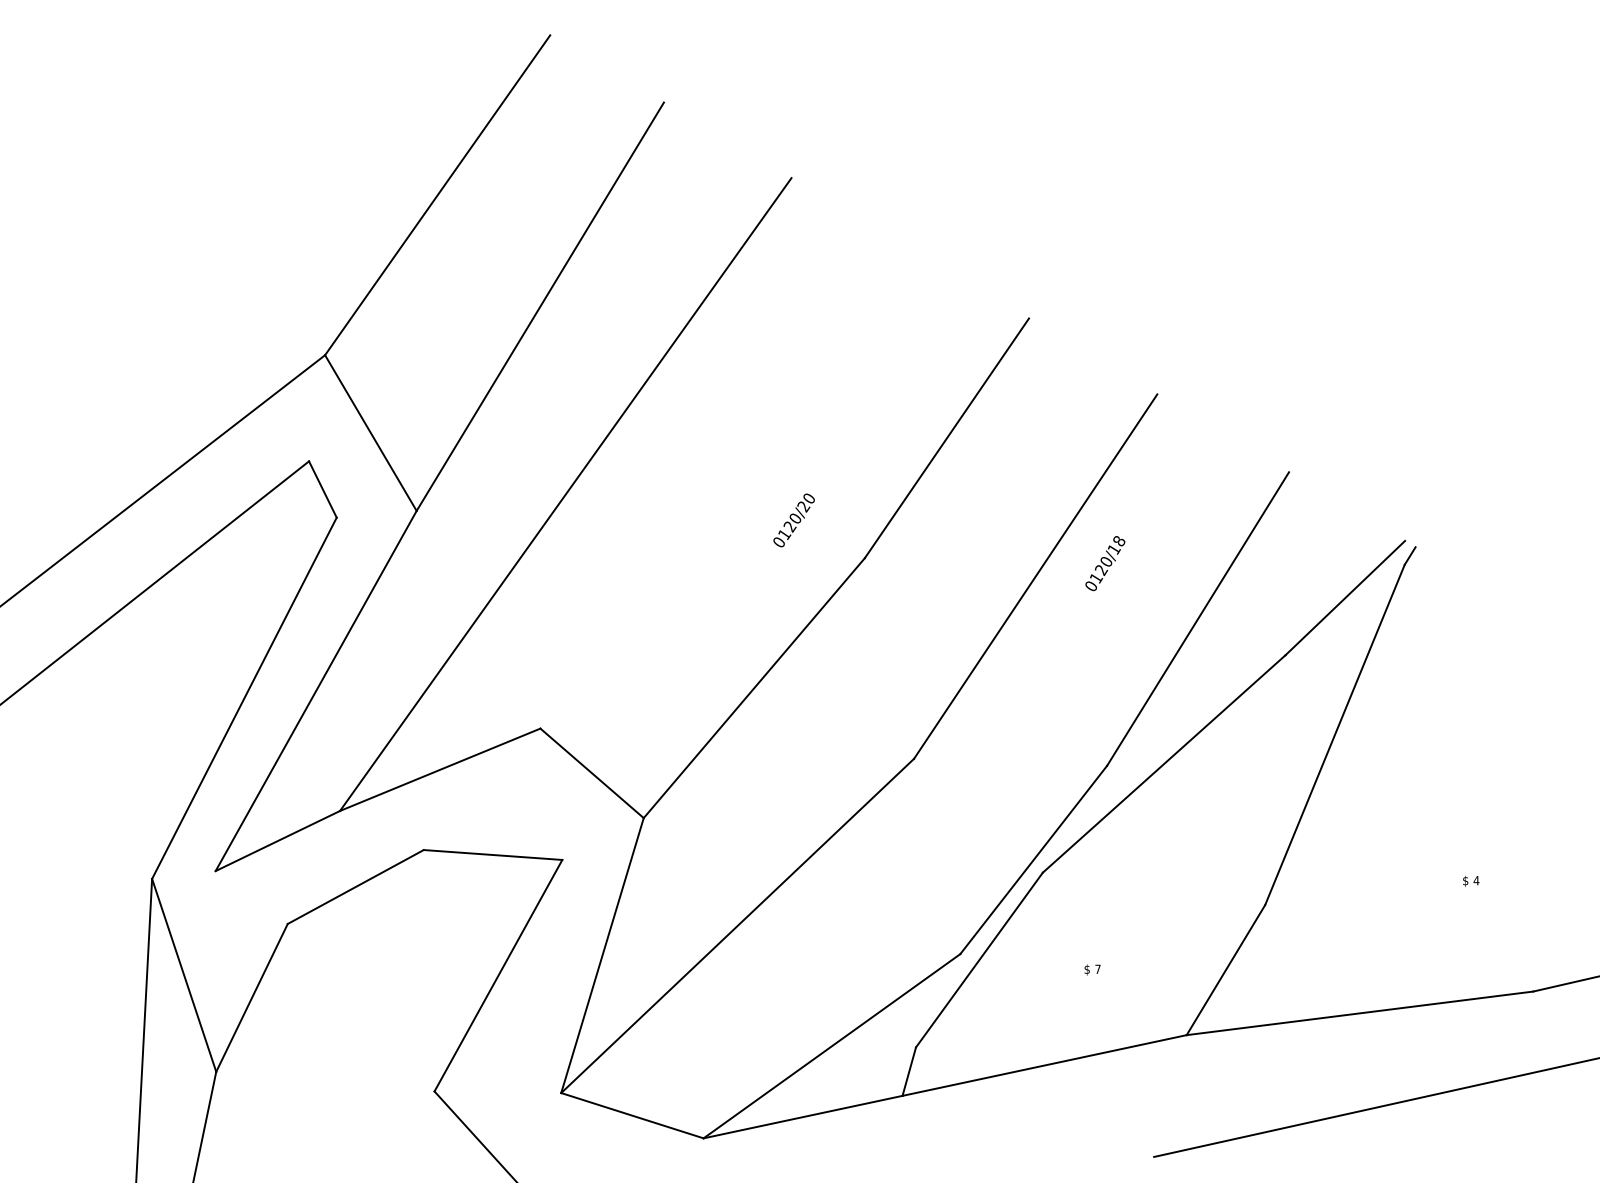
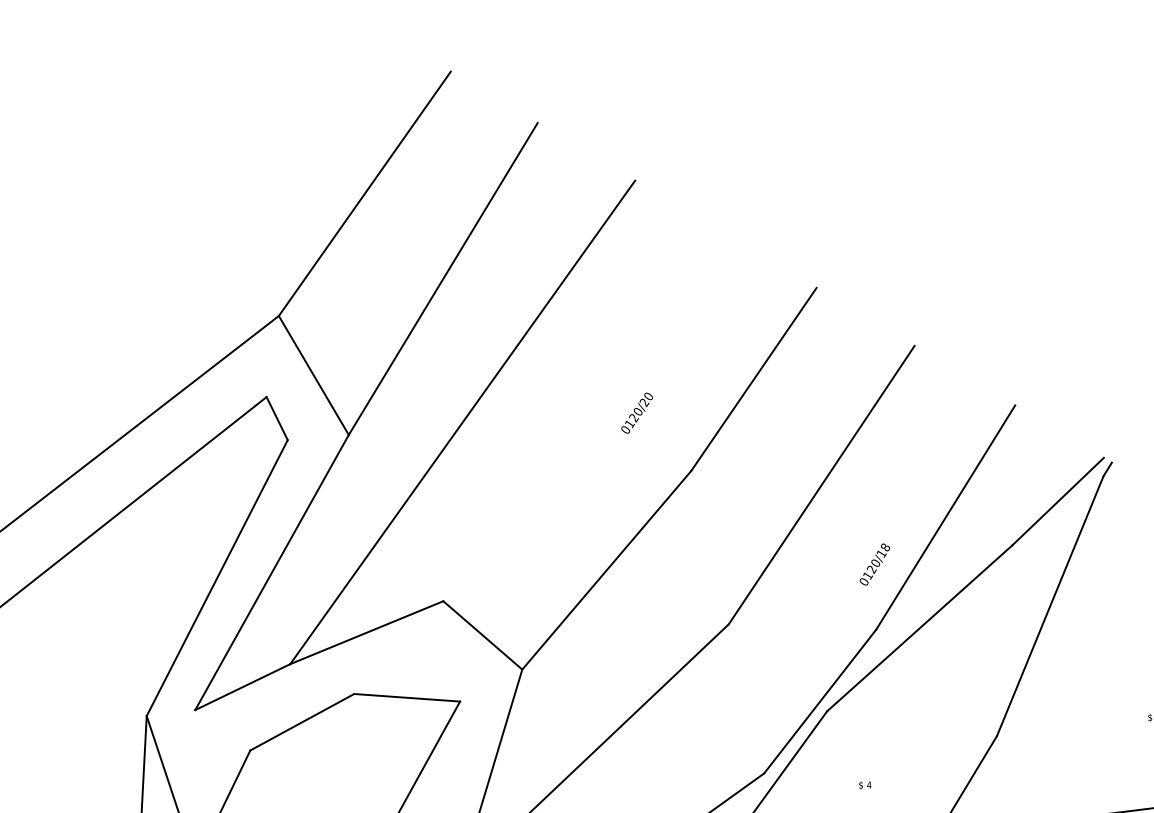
text: (793, 520) -> (636, 413), moved
text: (1105, 563) -> (875, 564), moved
text: (1097, 968) -> (868, 784), 7 -> 4

